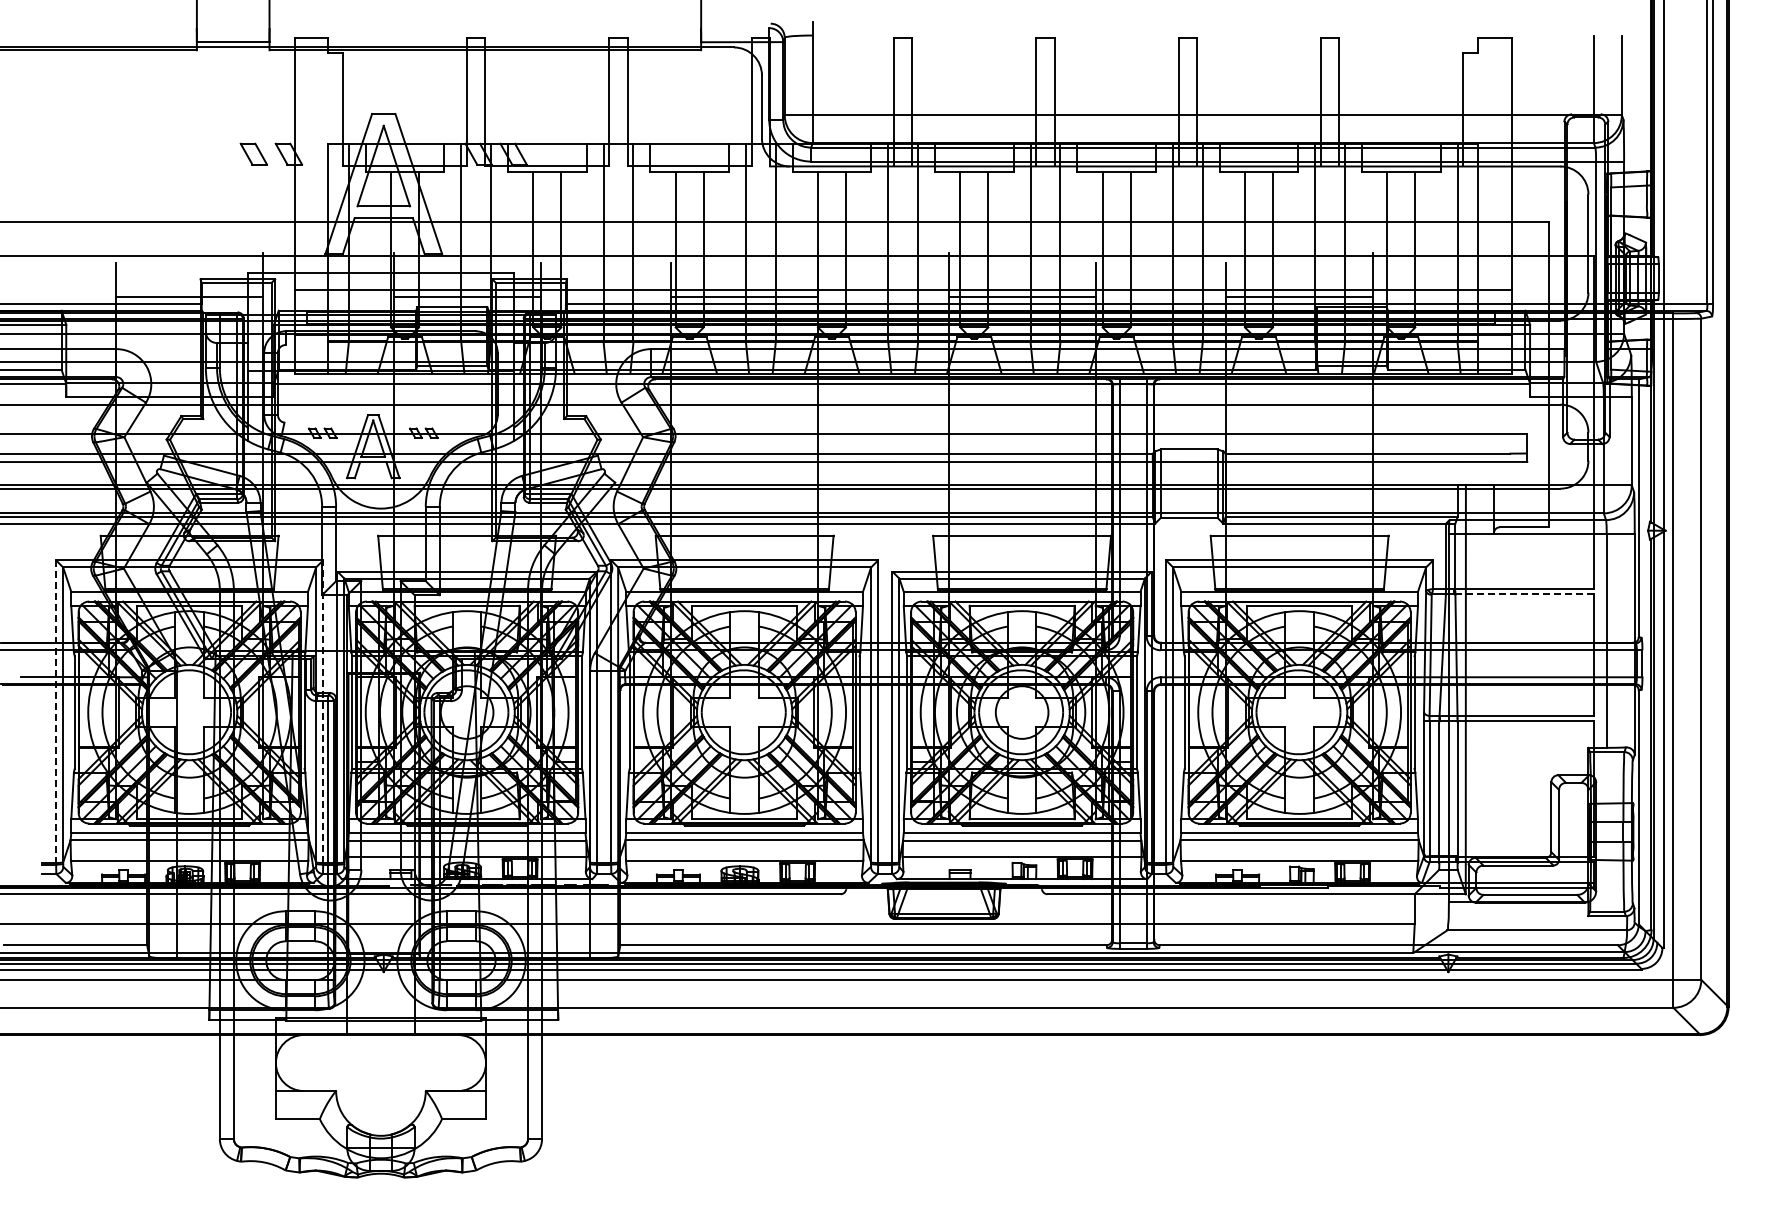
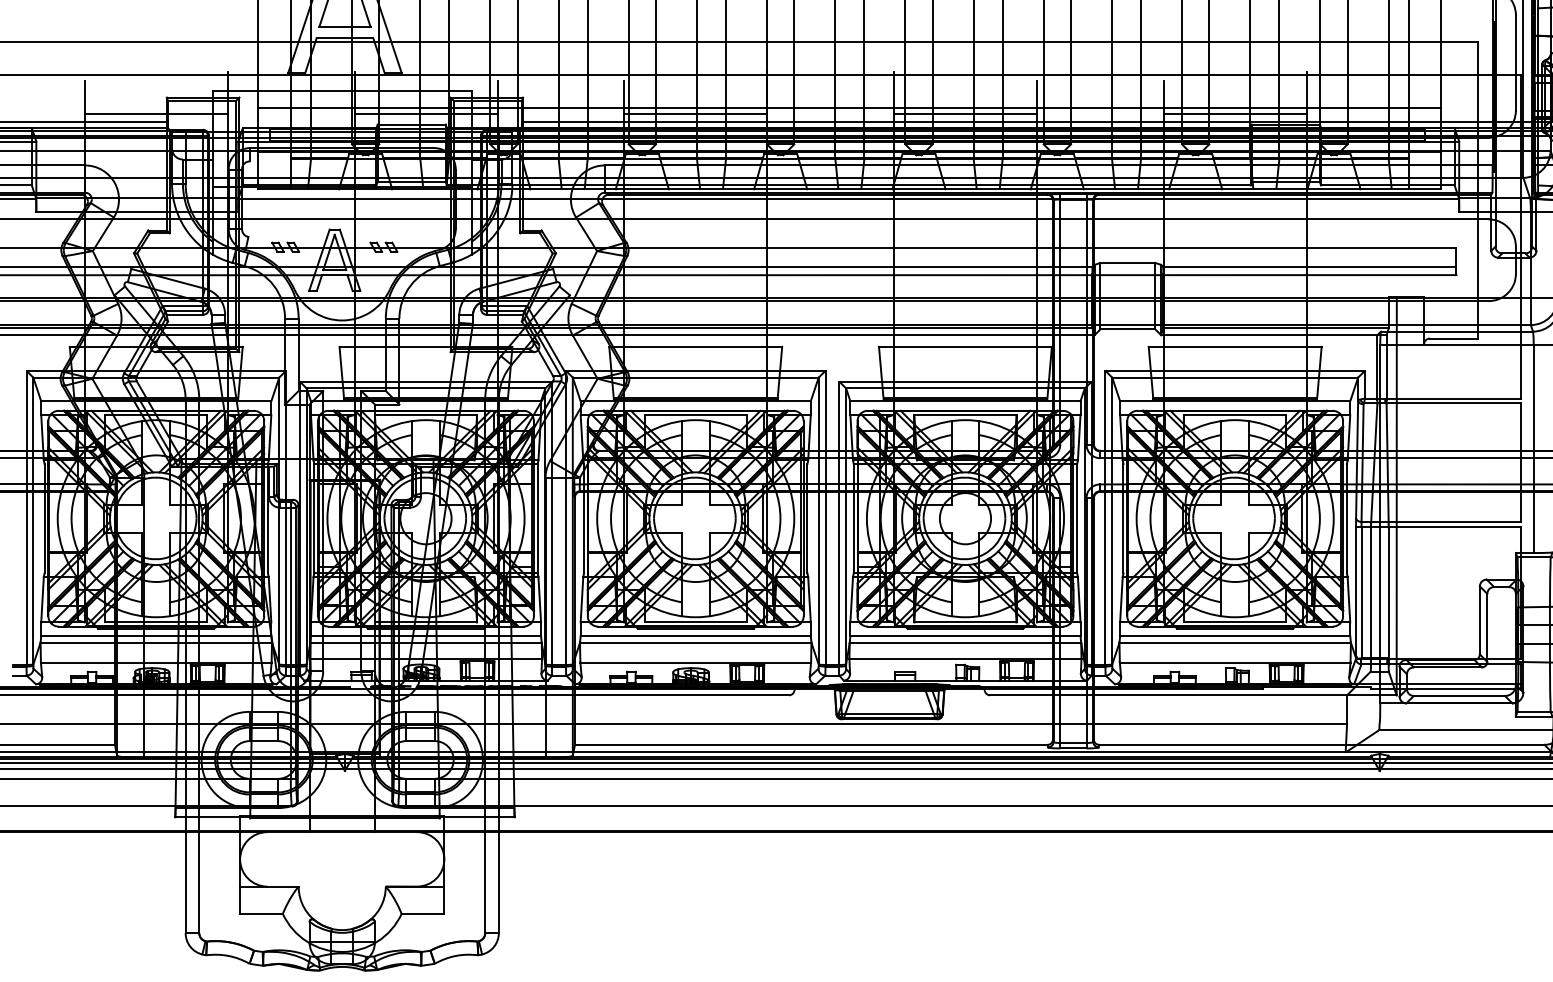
line: (1523, 593) -> (1452, 402), dashed -> solid
line: (323, 711) -> (286, 517), dashed -> solid
line: (56, 712) -> (26, 518), dashed -> solid

